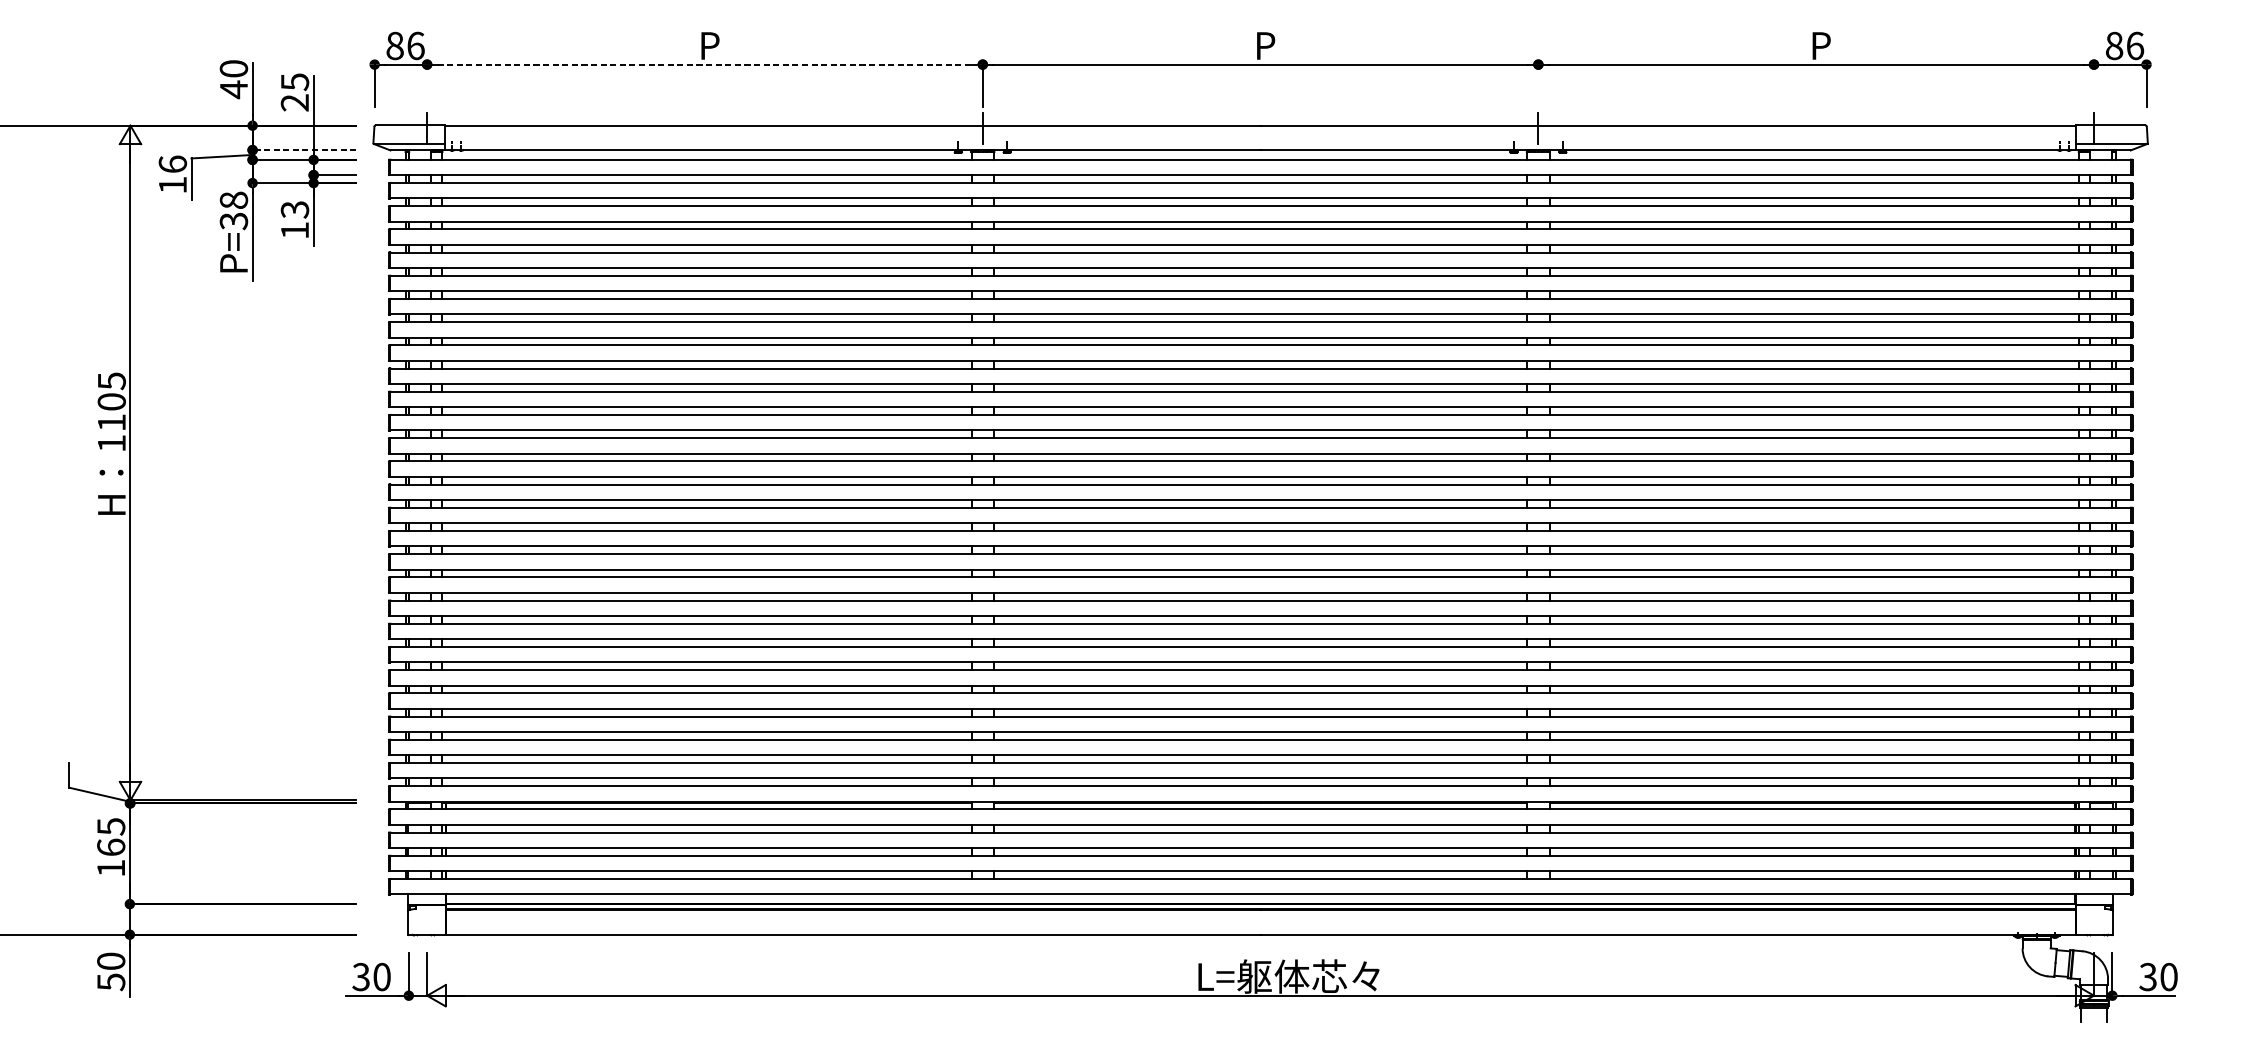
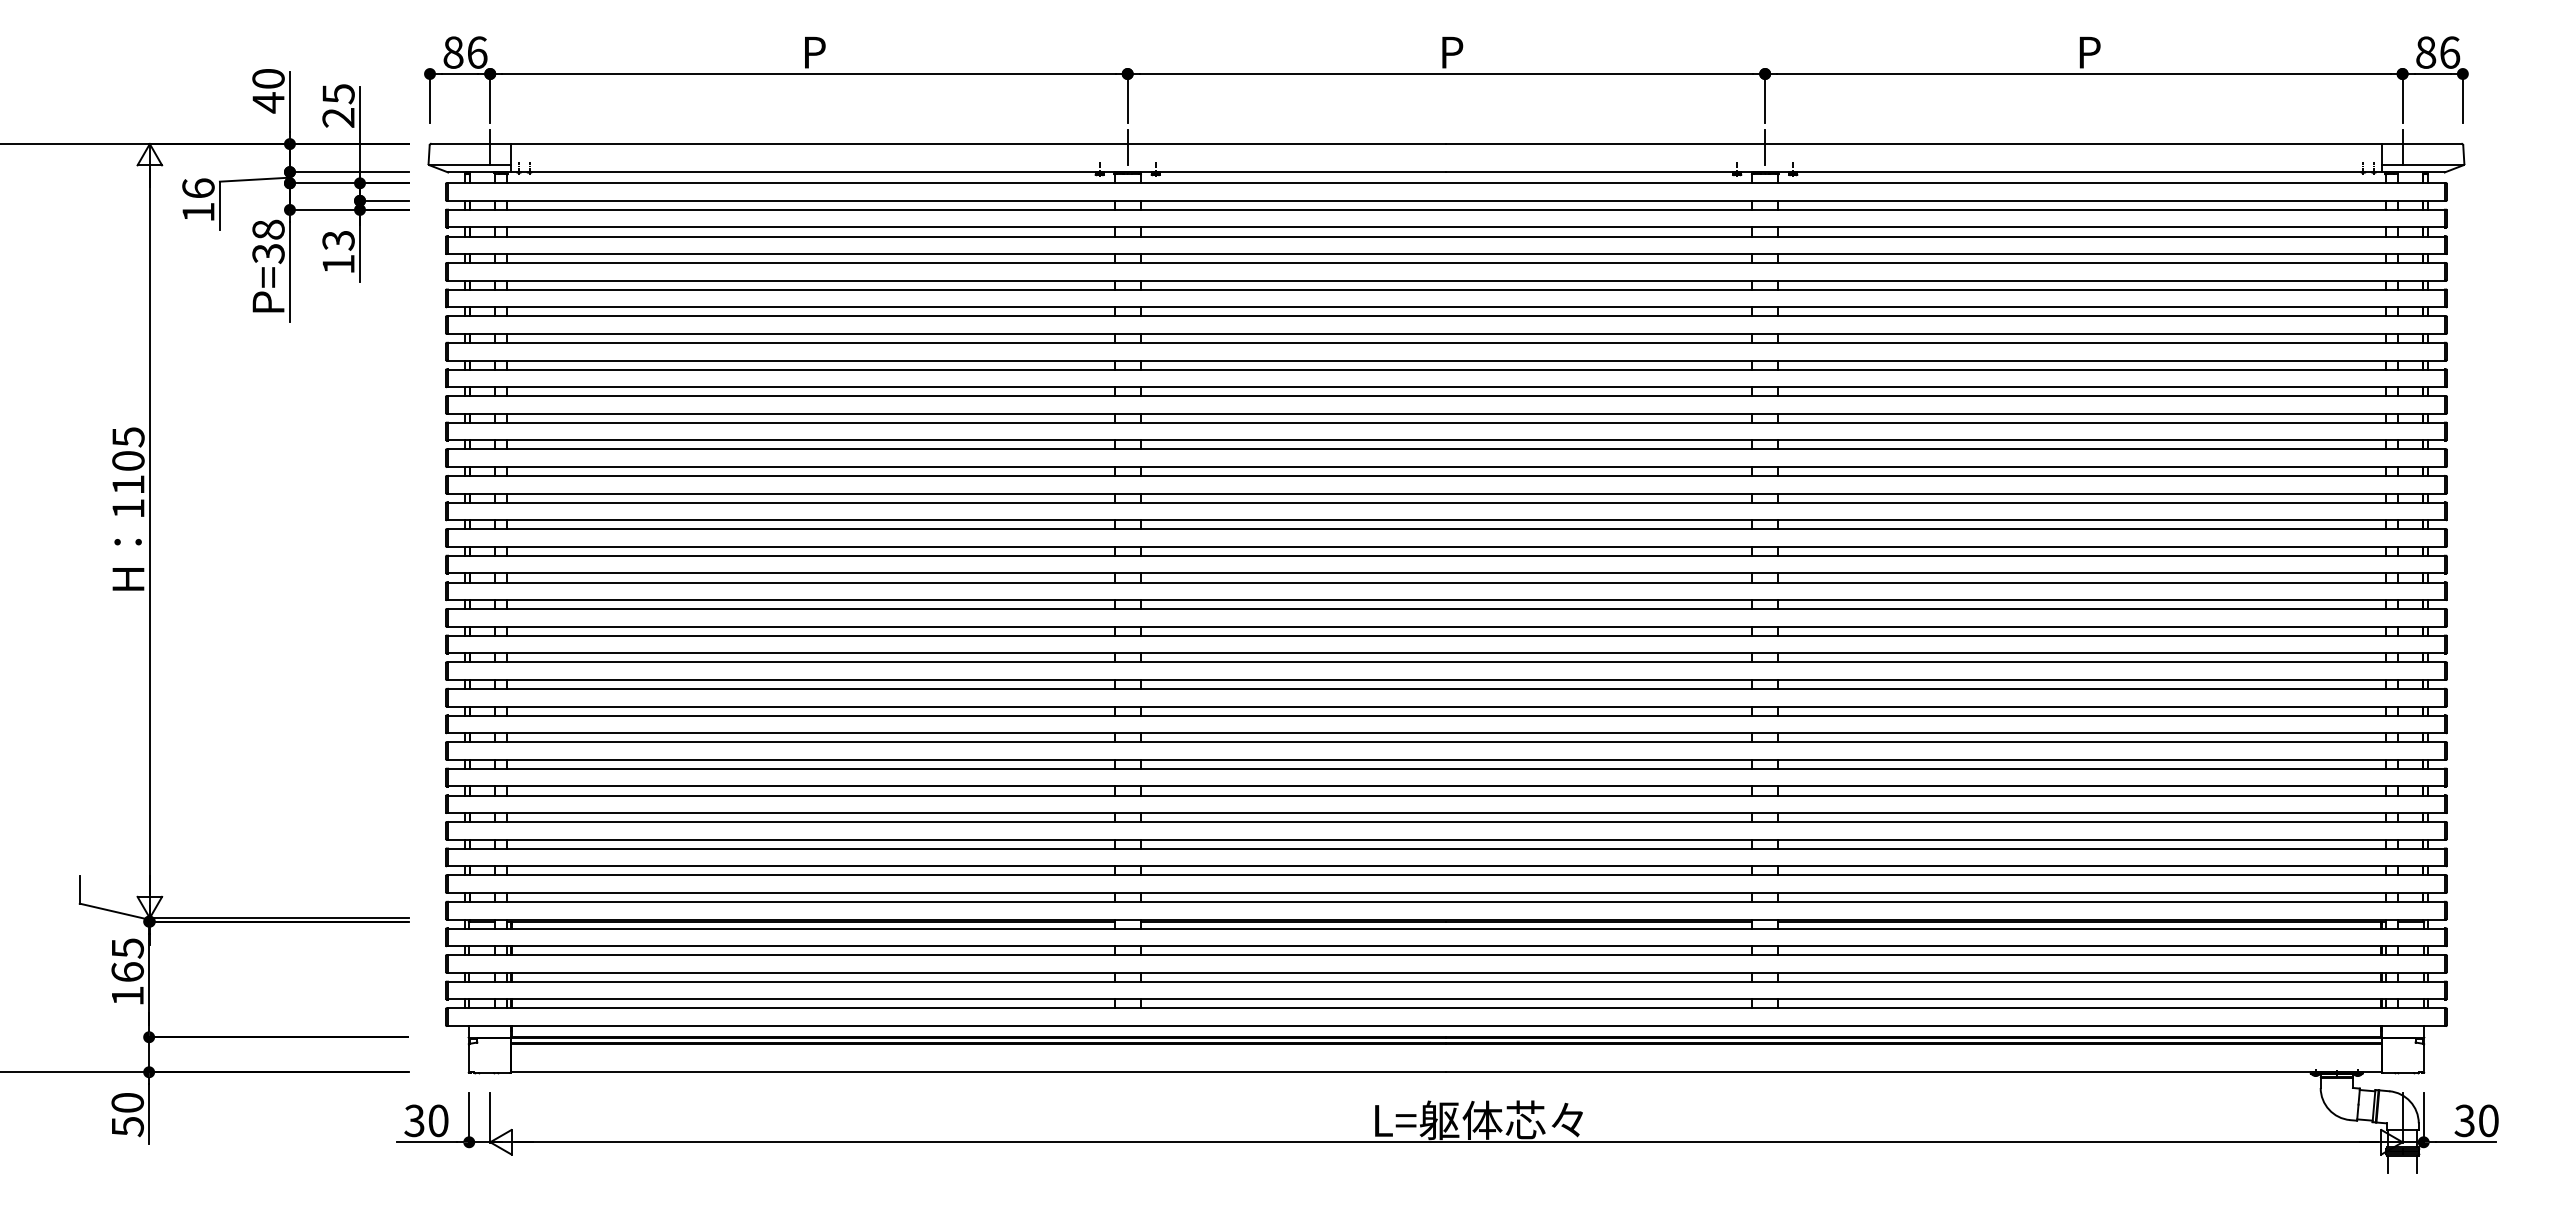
line: (705, 65) -> (809, 74), dashed -> solid
line: (427, 85) -> (490, 98), added
line: (1538, 85) -> (1765, 98), added
line: (2093, 85) -> (2402, 98), added
line: (304, 150) -> (349, 172), dashed -> solid

